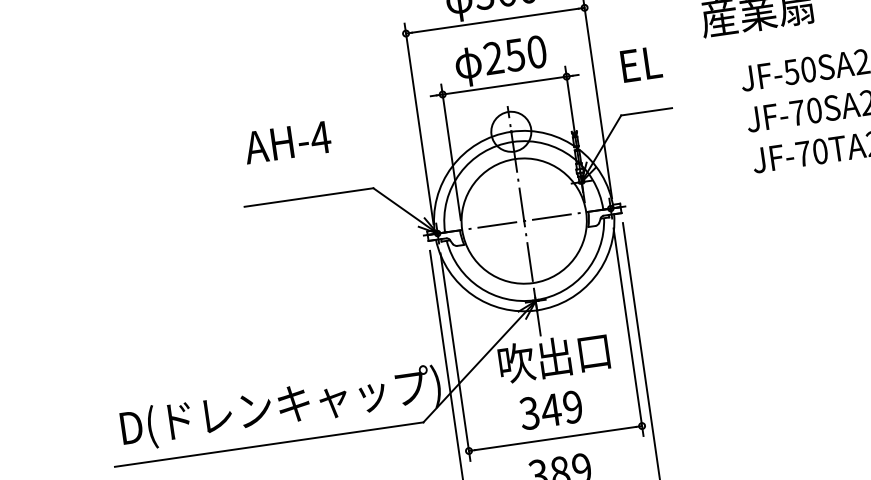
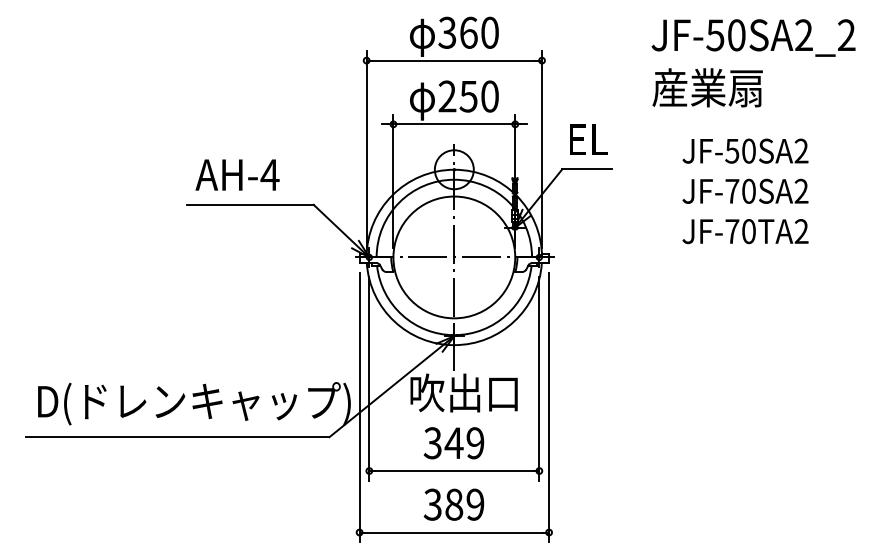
text: (640, 64) -> (588, 139), moved
text: (287, 141) -> (237, 174), moved

